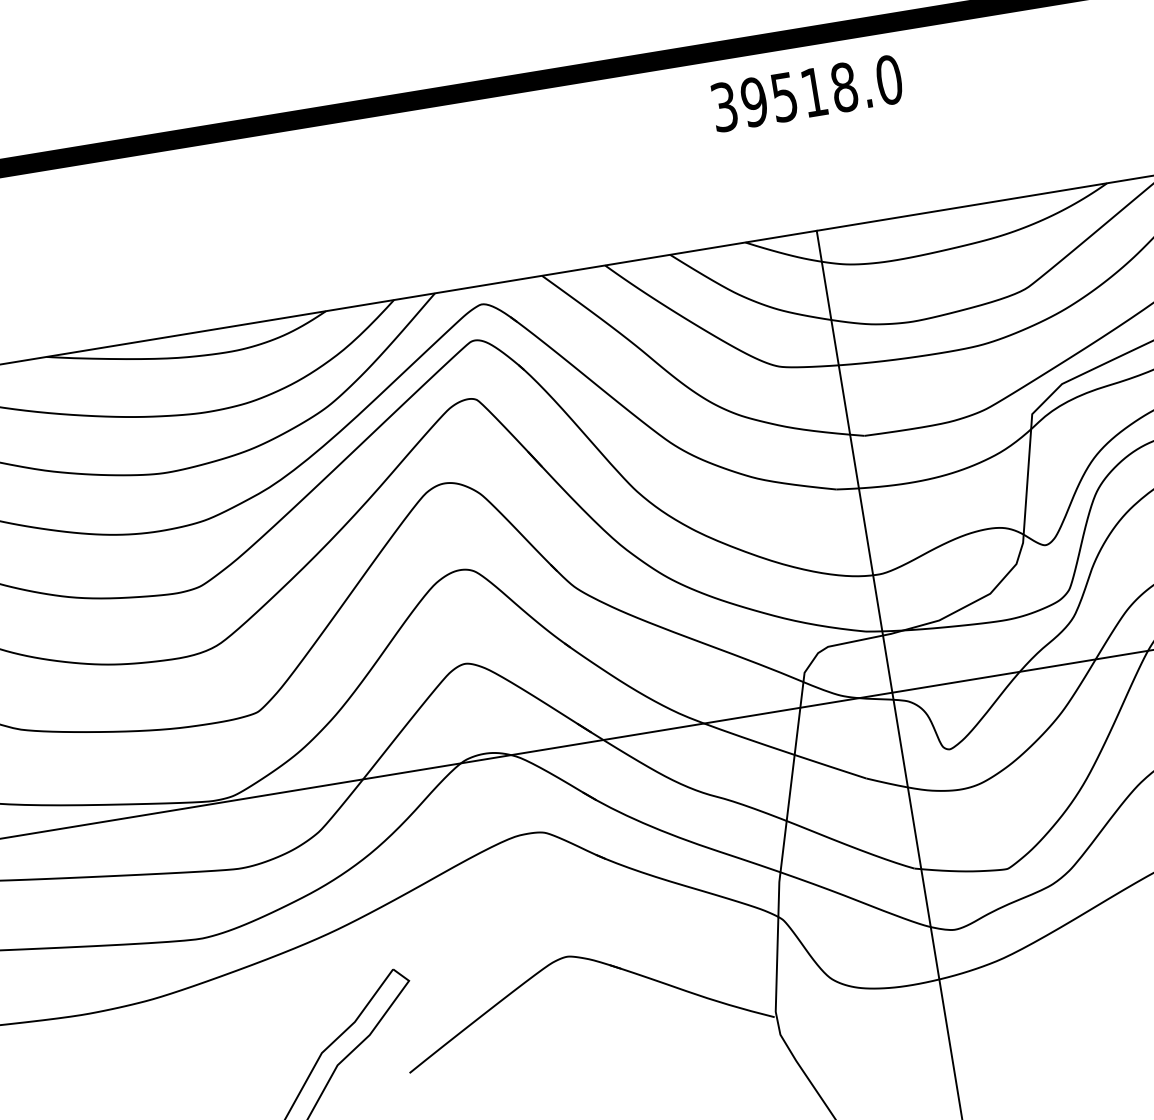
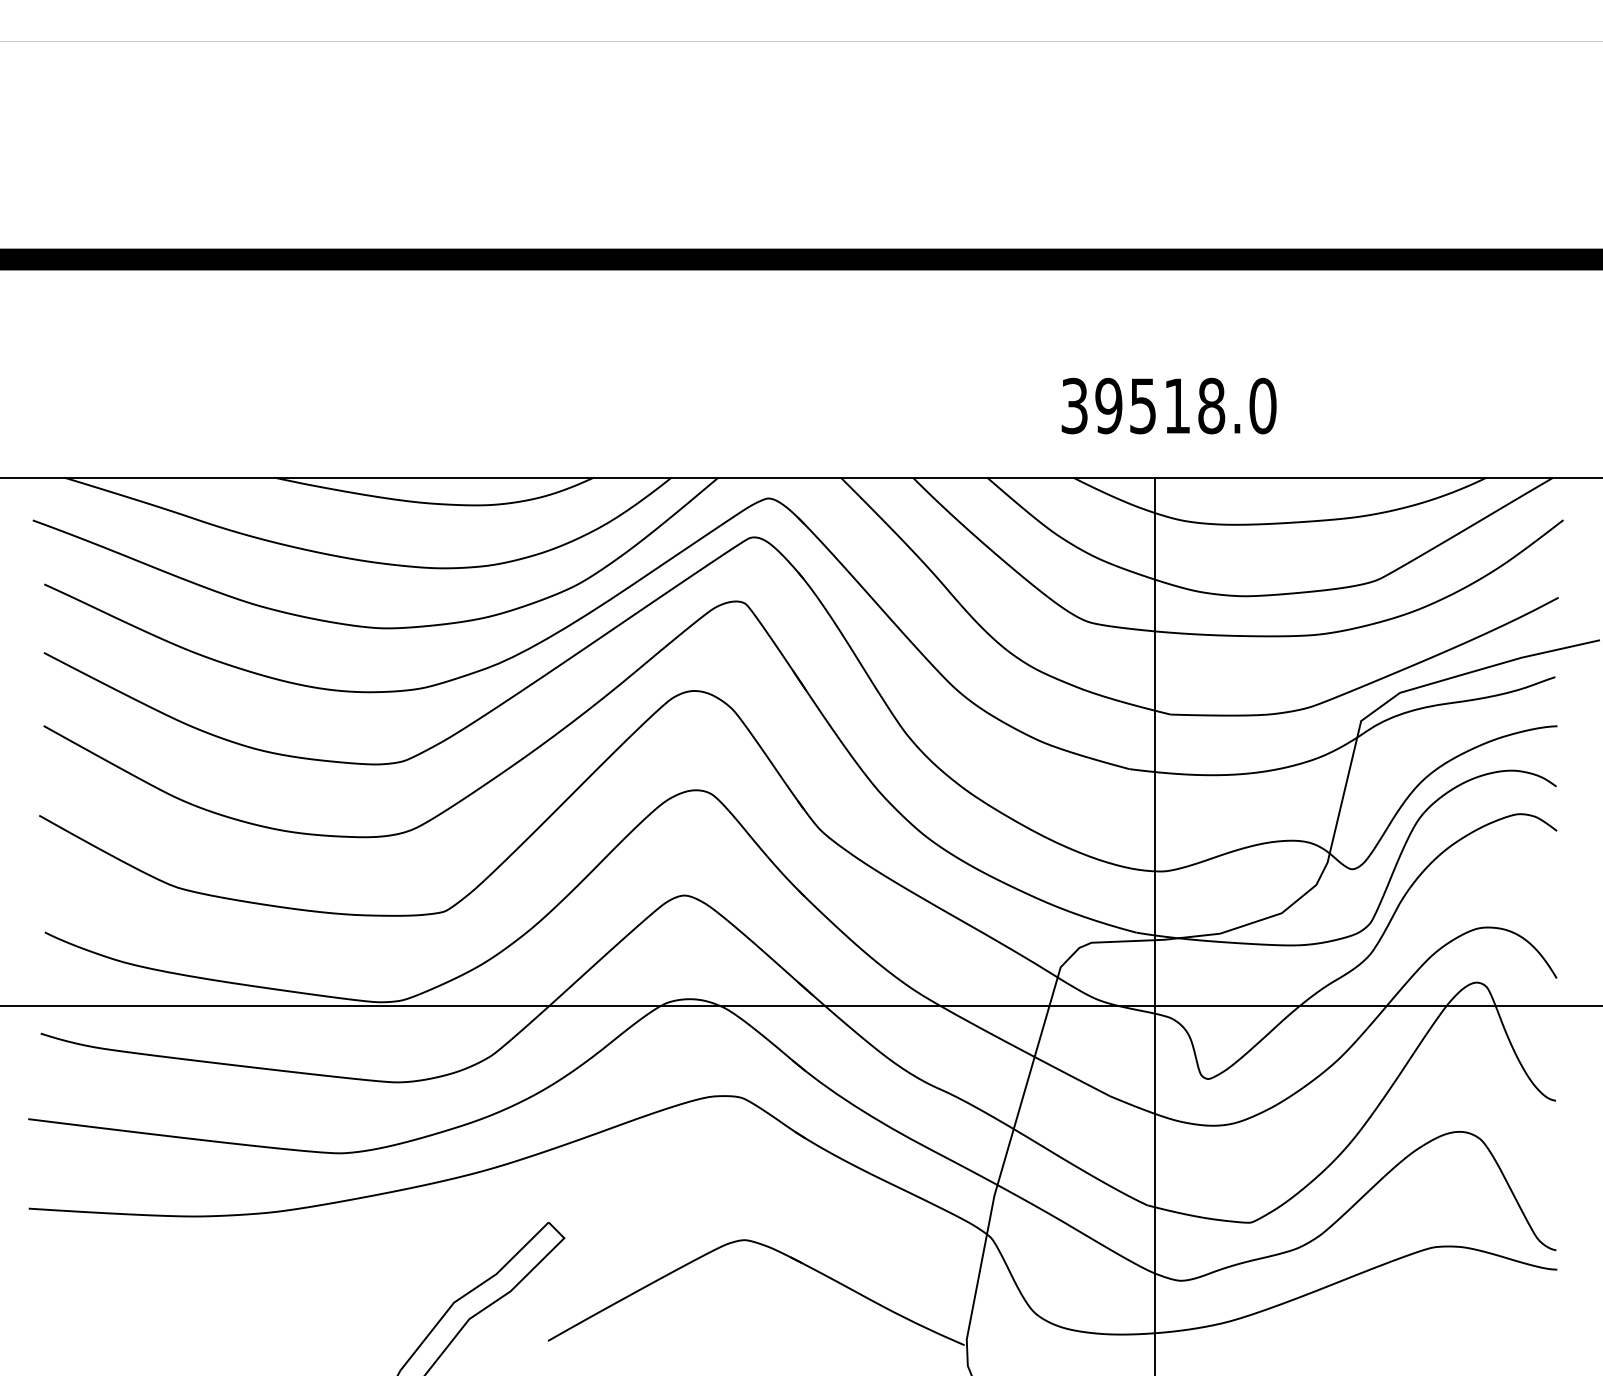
text: (806, 93) -> (1168, 405), moved

